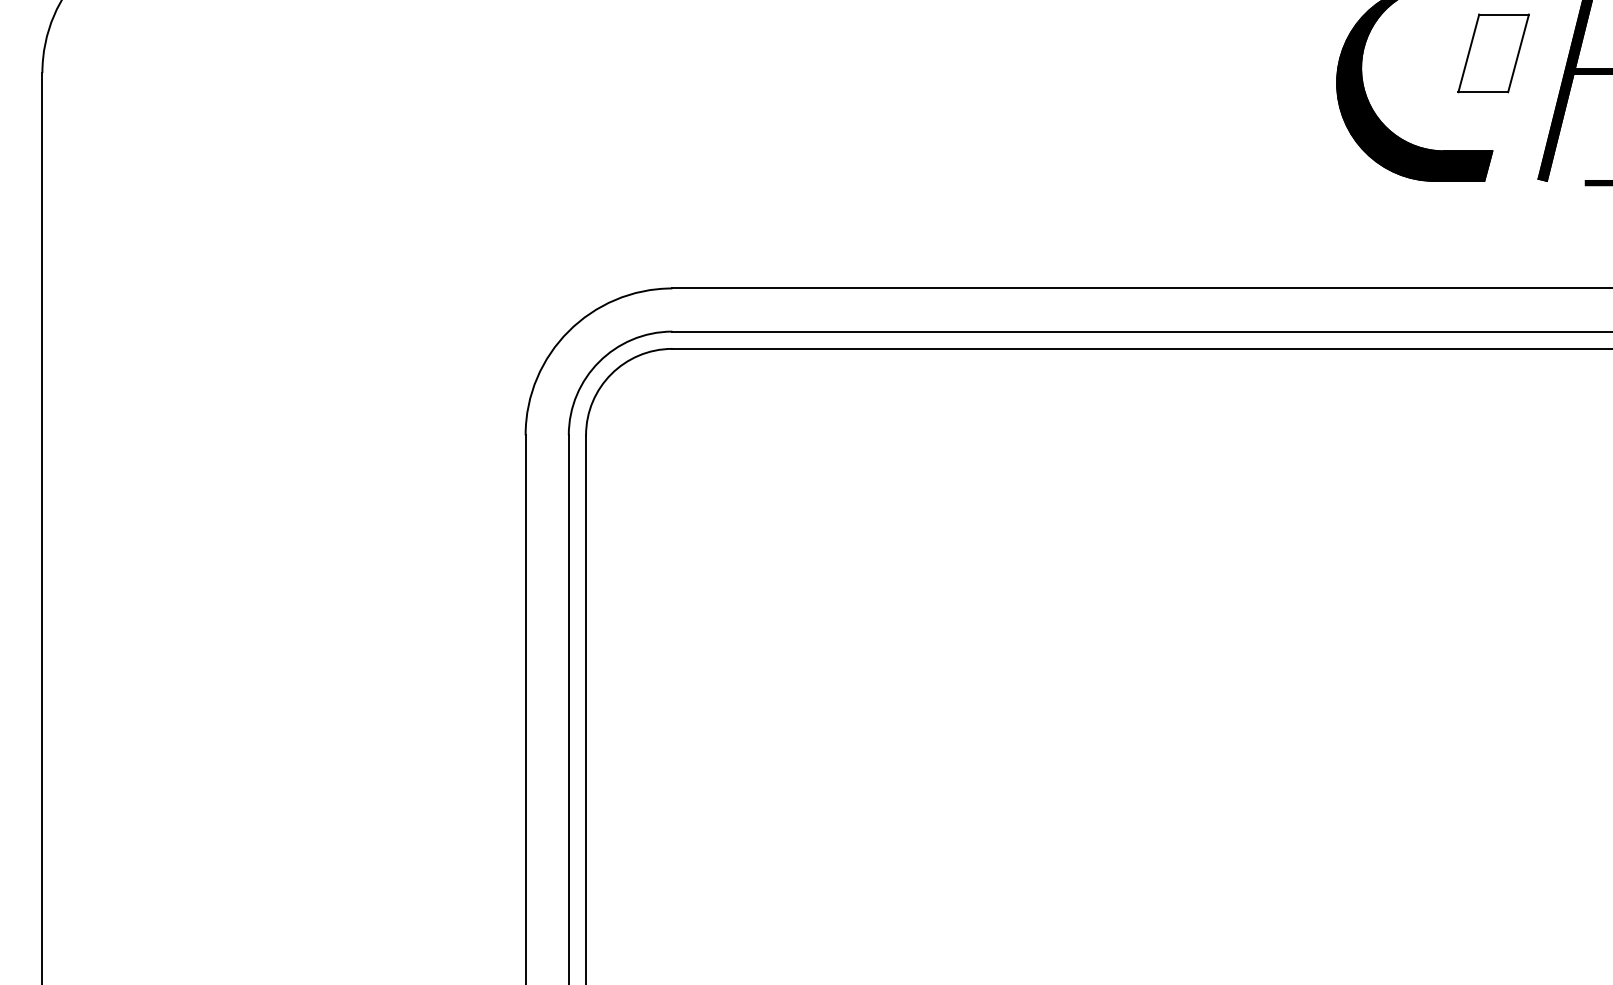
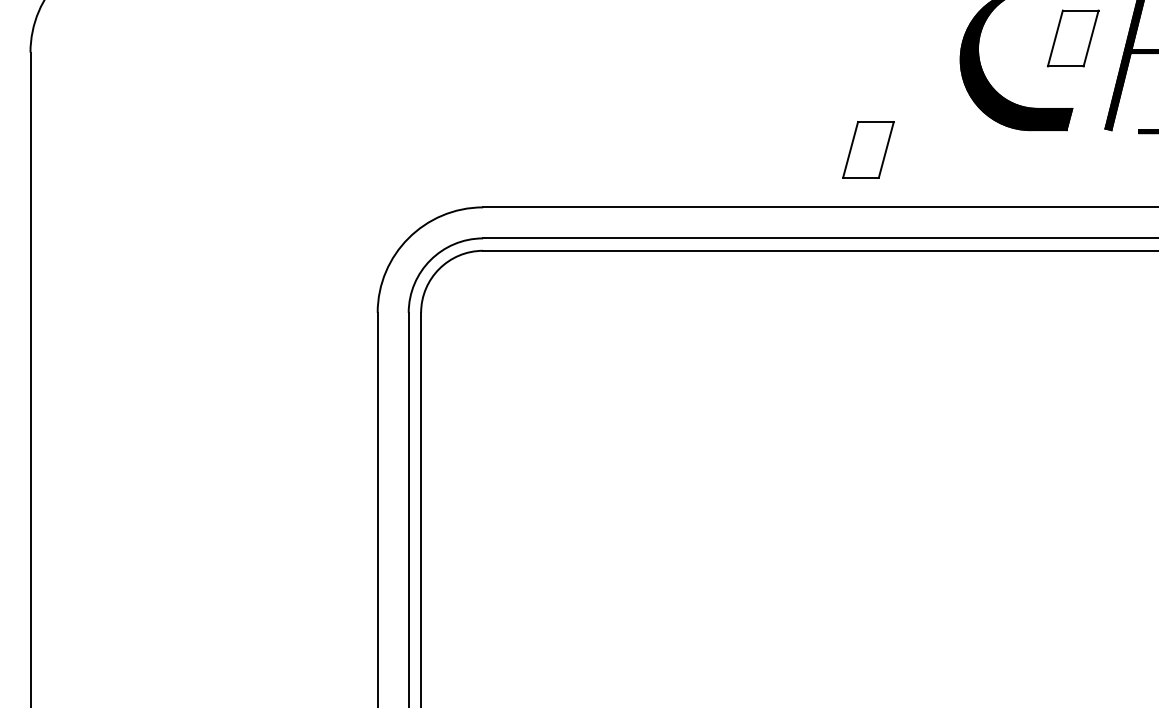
part: (1208, 208) -> (868, 149), added

